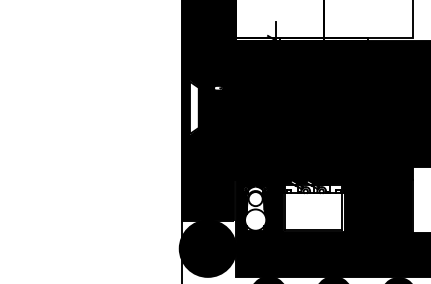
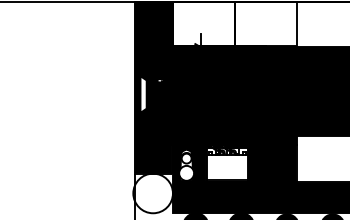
fill: (207, 248) -> (152, 193), removed

